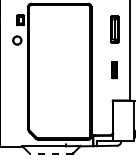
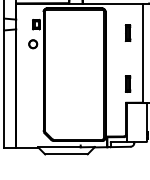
part: (114, 28) -> (127, 32), size x0.62
part: (114, 69) -> (127, 83), moved
line: (51, 153) -> (66, 154), dashed -> solid

